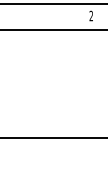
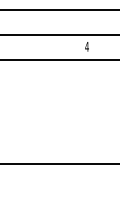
text: (90, 15) -> (86, 46), 2 -> 4

